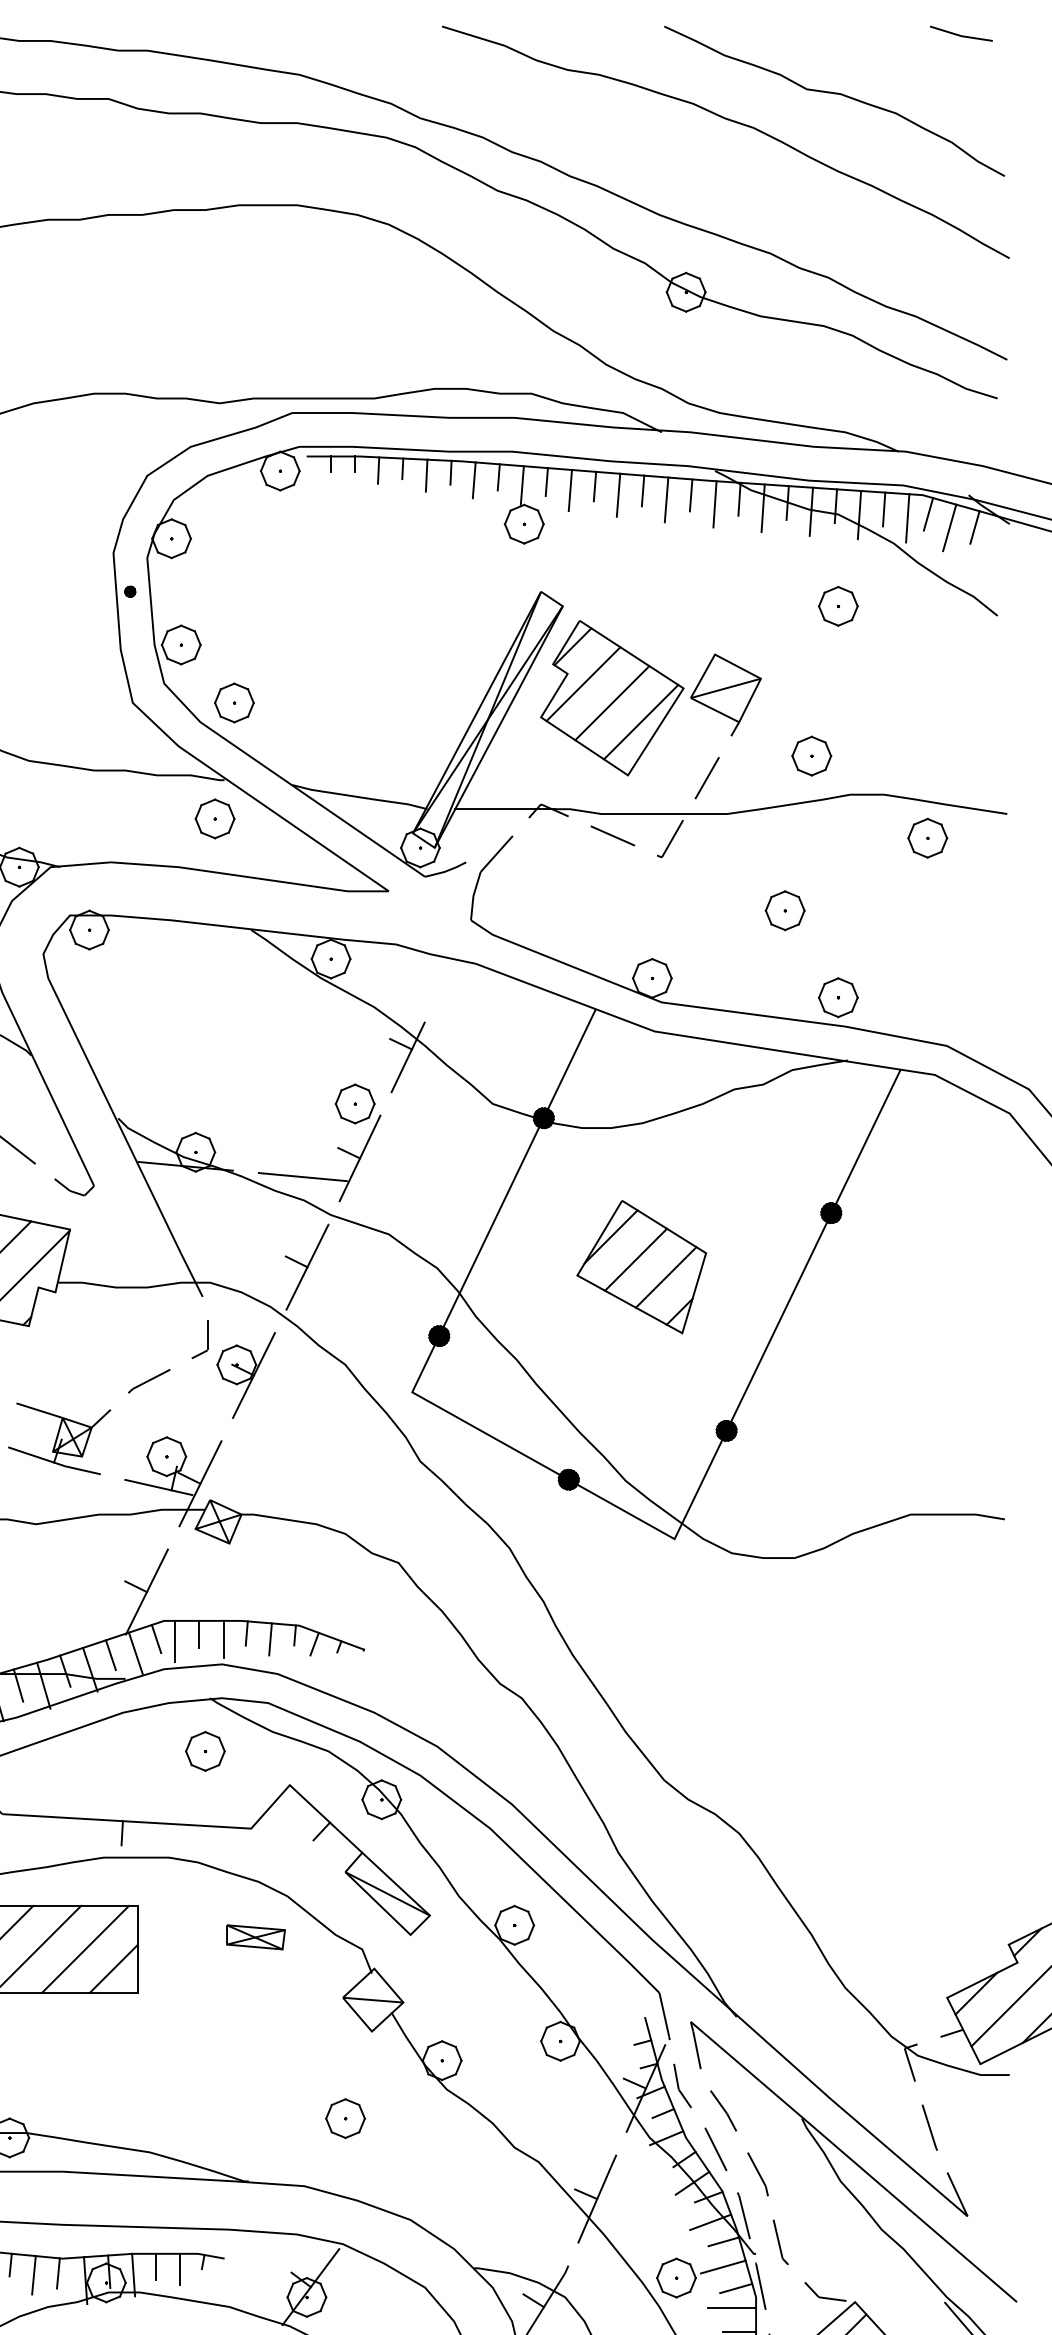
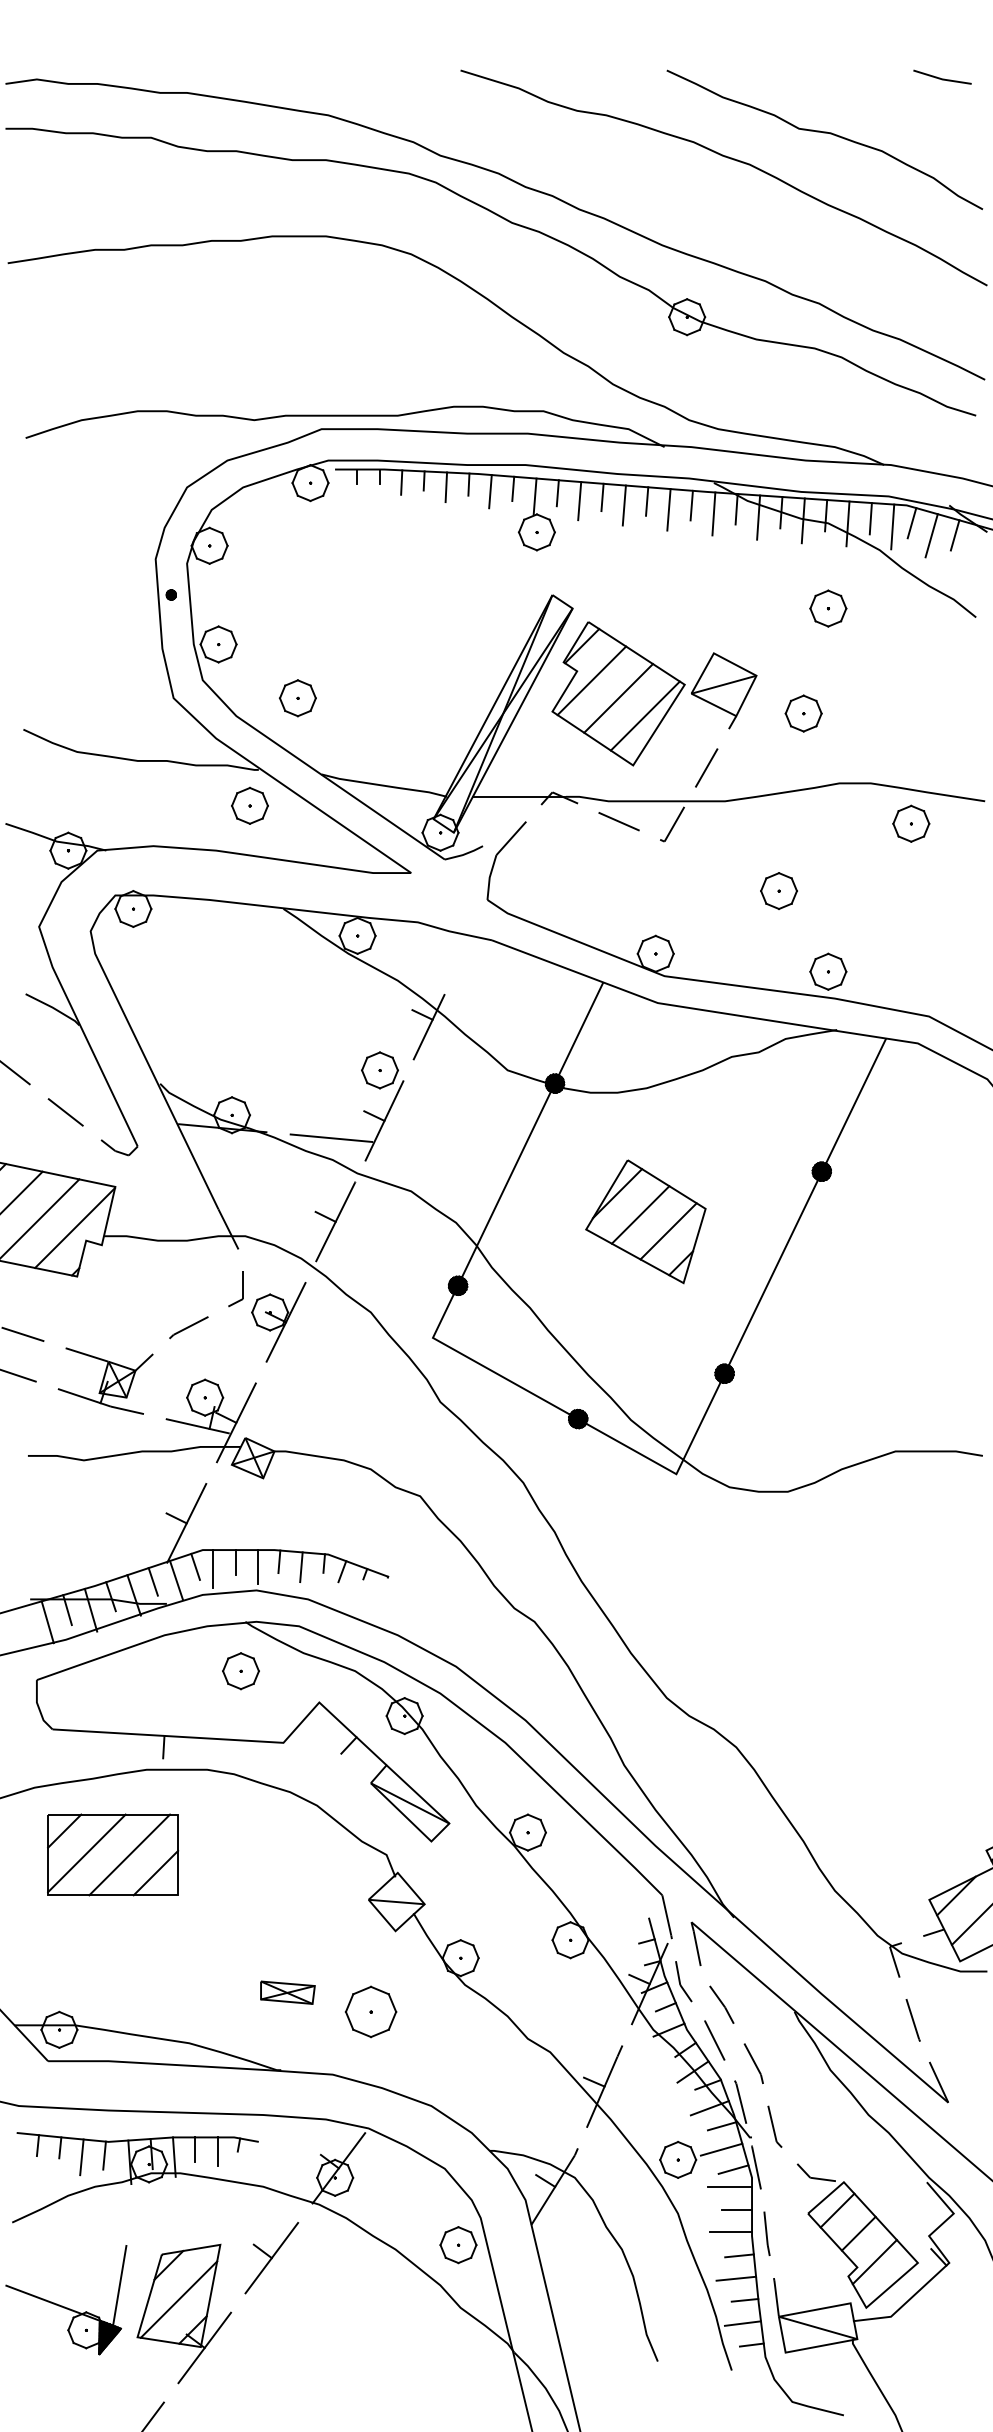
part: (233, 703) -> (297, 698), moved
part: (811, 756) -> (803, 713), moved
part: (255, 1937) -> (287, 1992), moved
part: (344, 2118) -> (370, 2011), size x1.4

